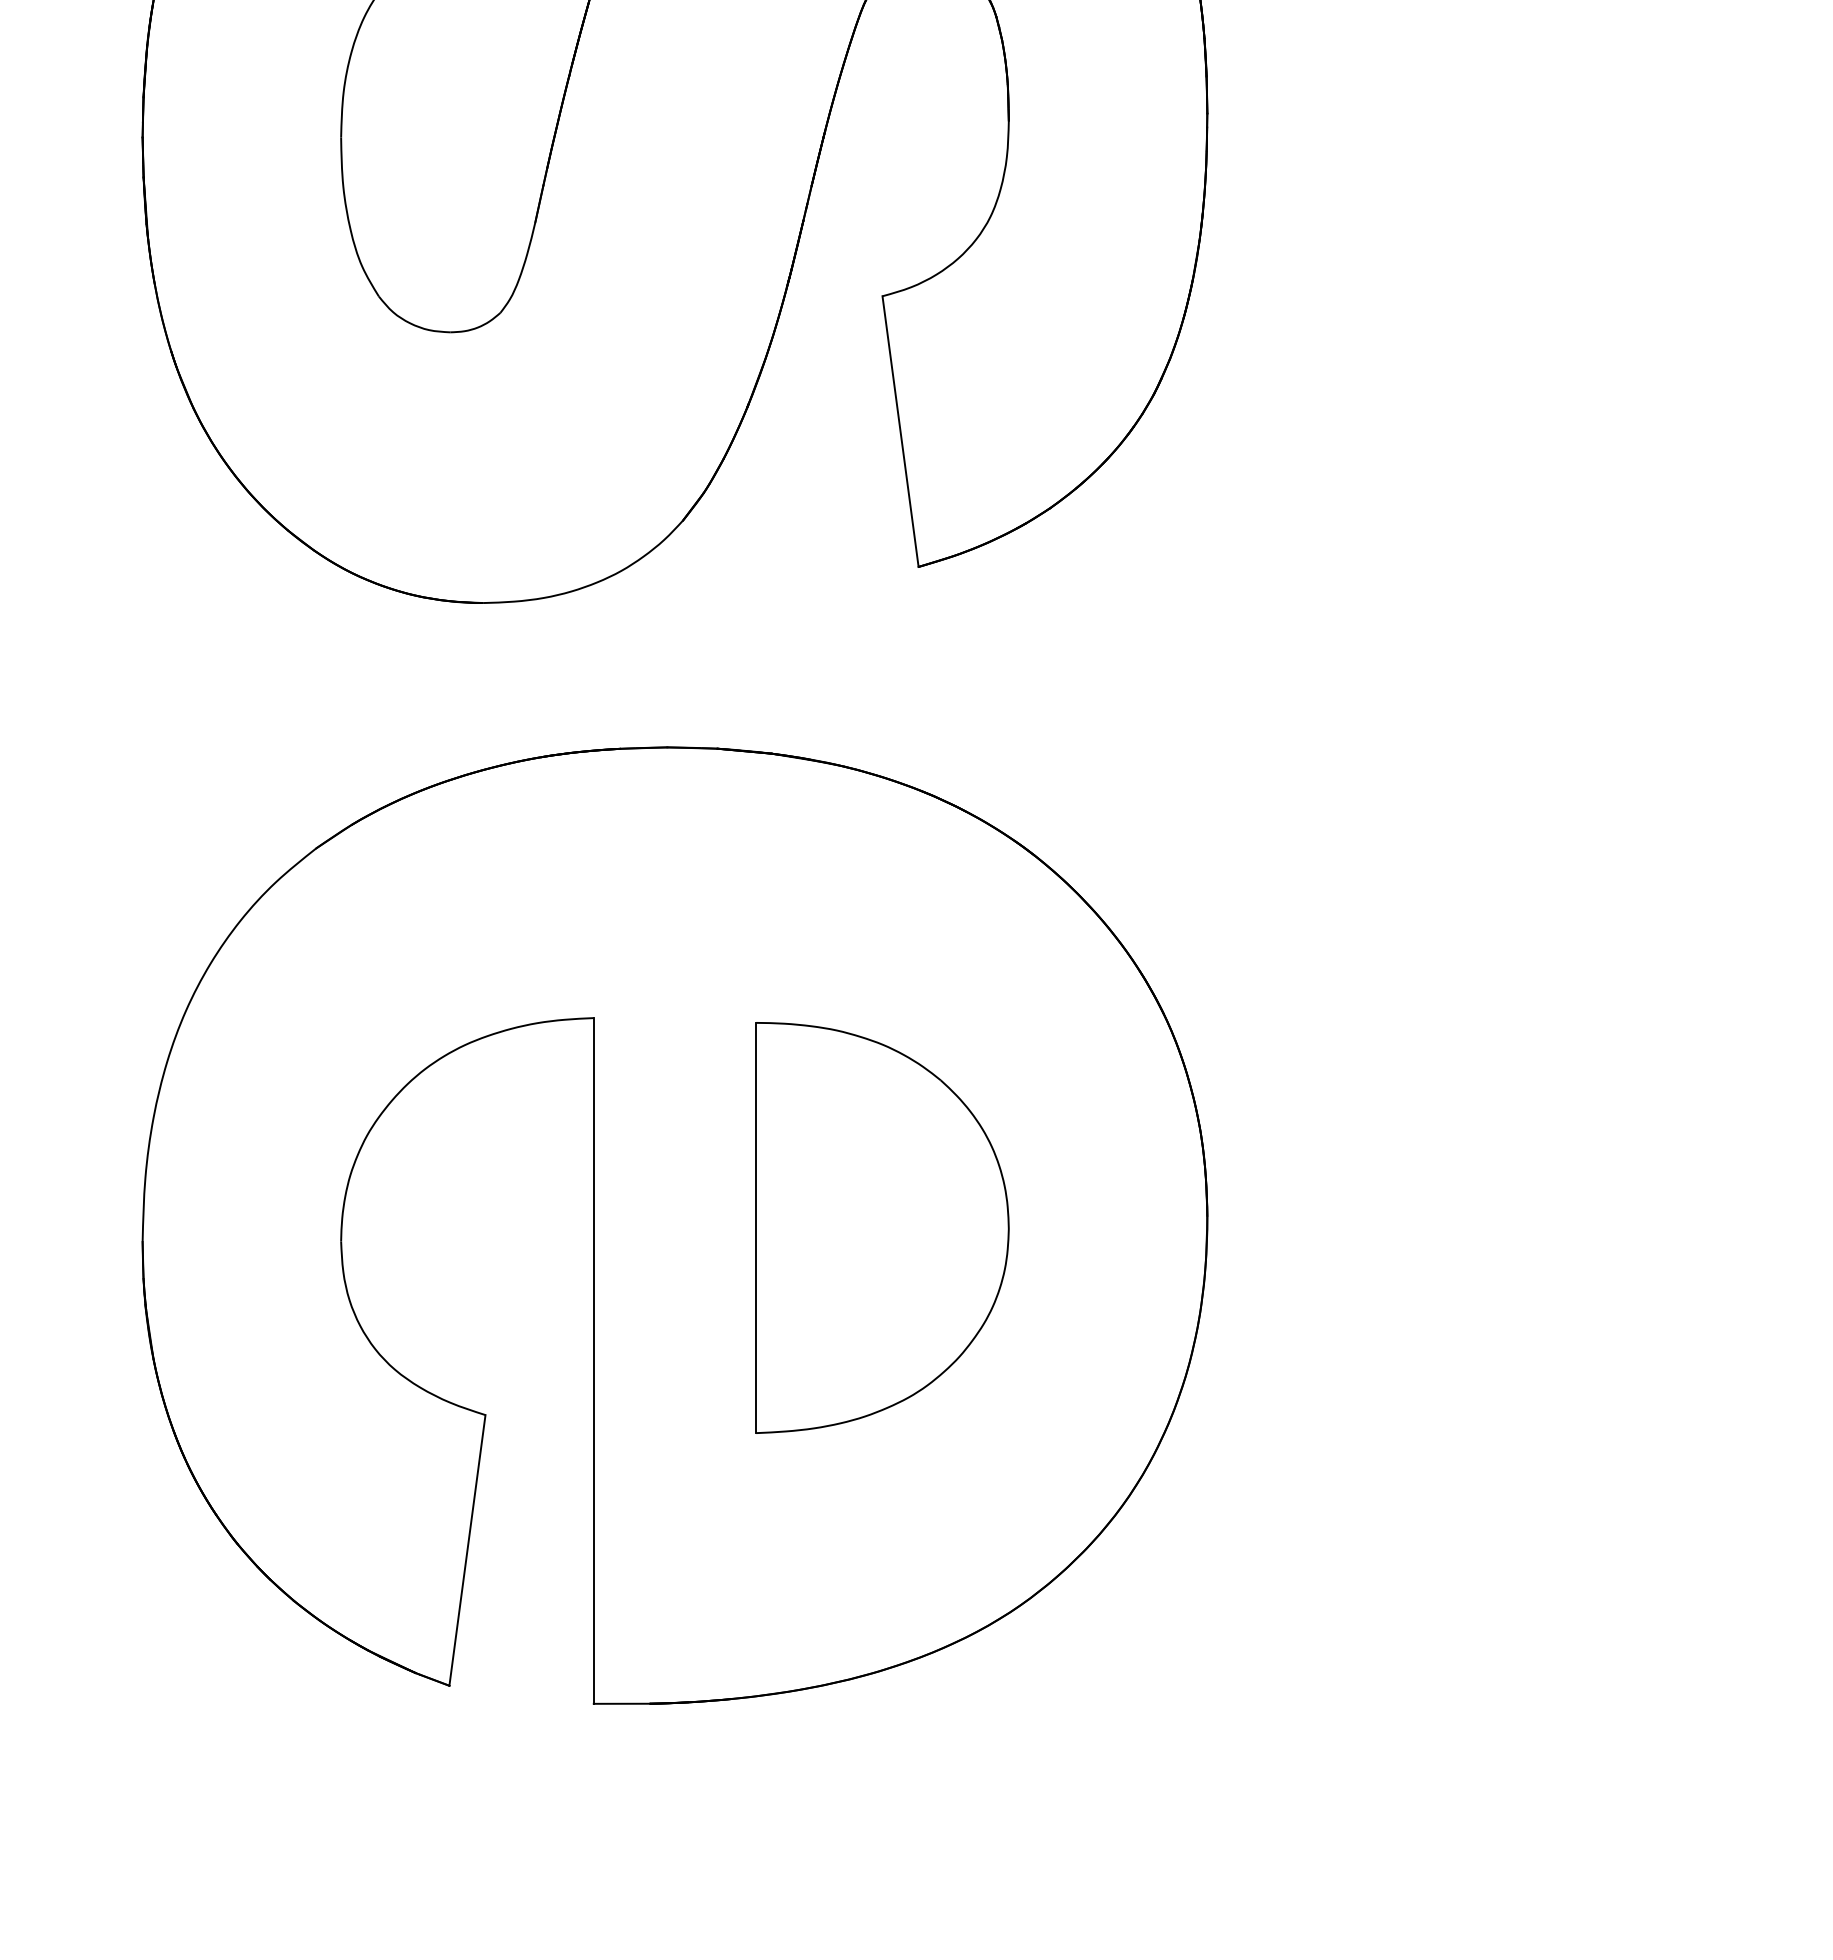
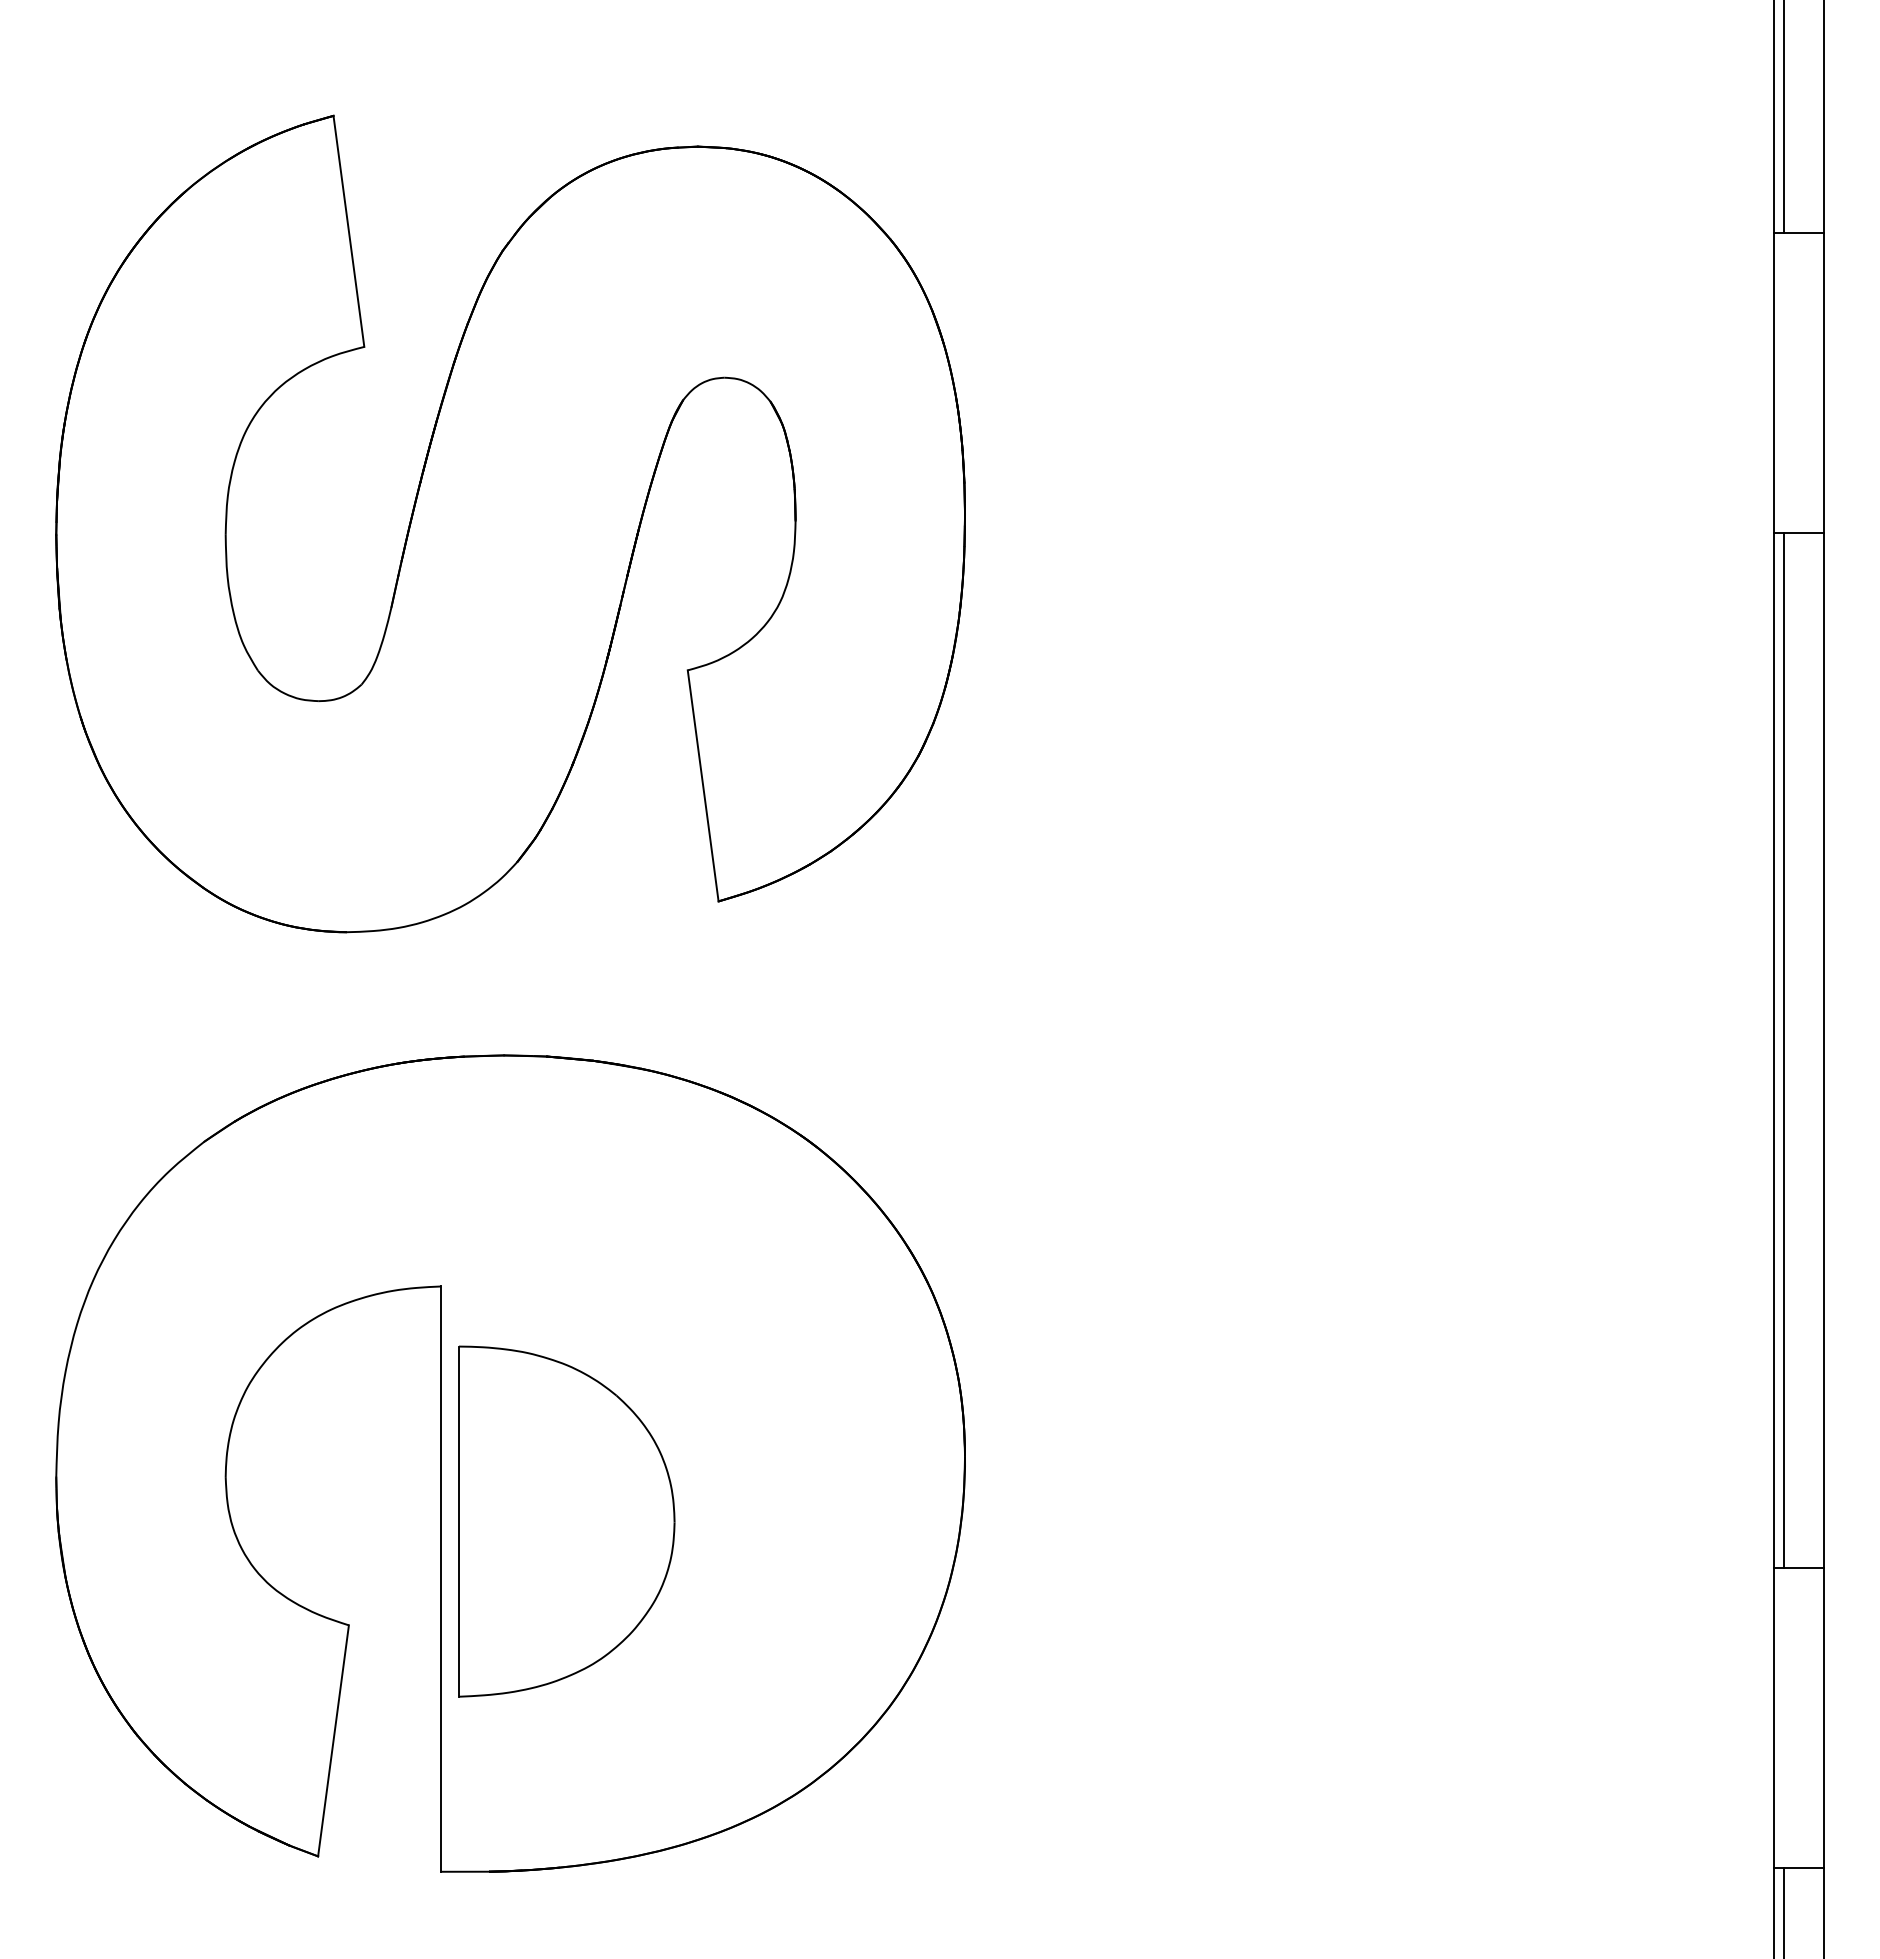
part: (882, 1227) -> (566, 1521), moved

